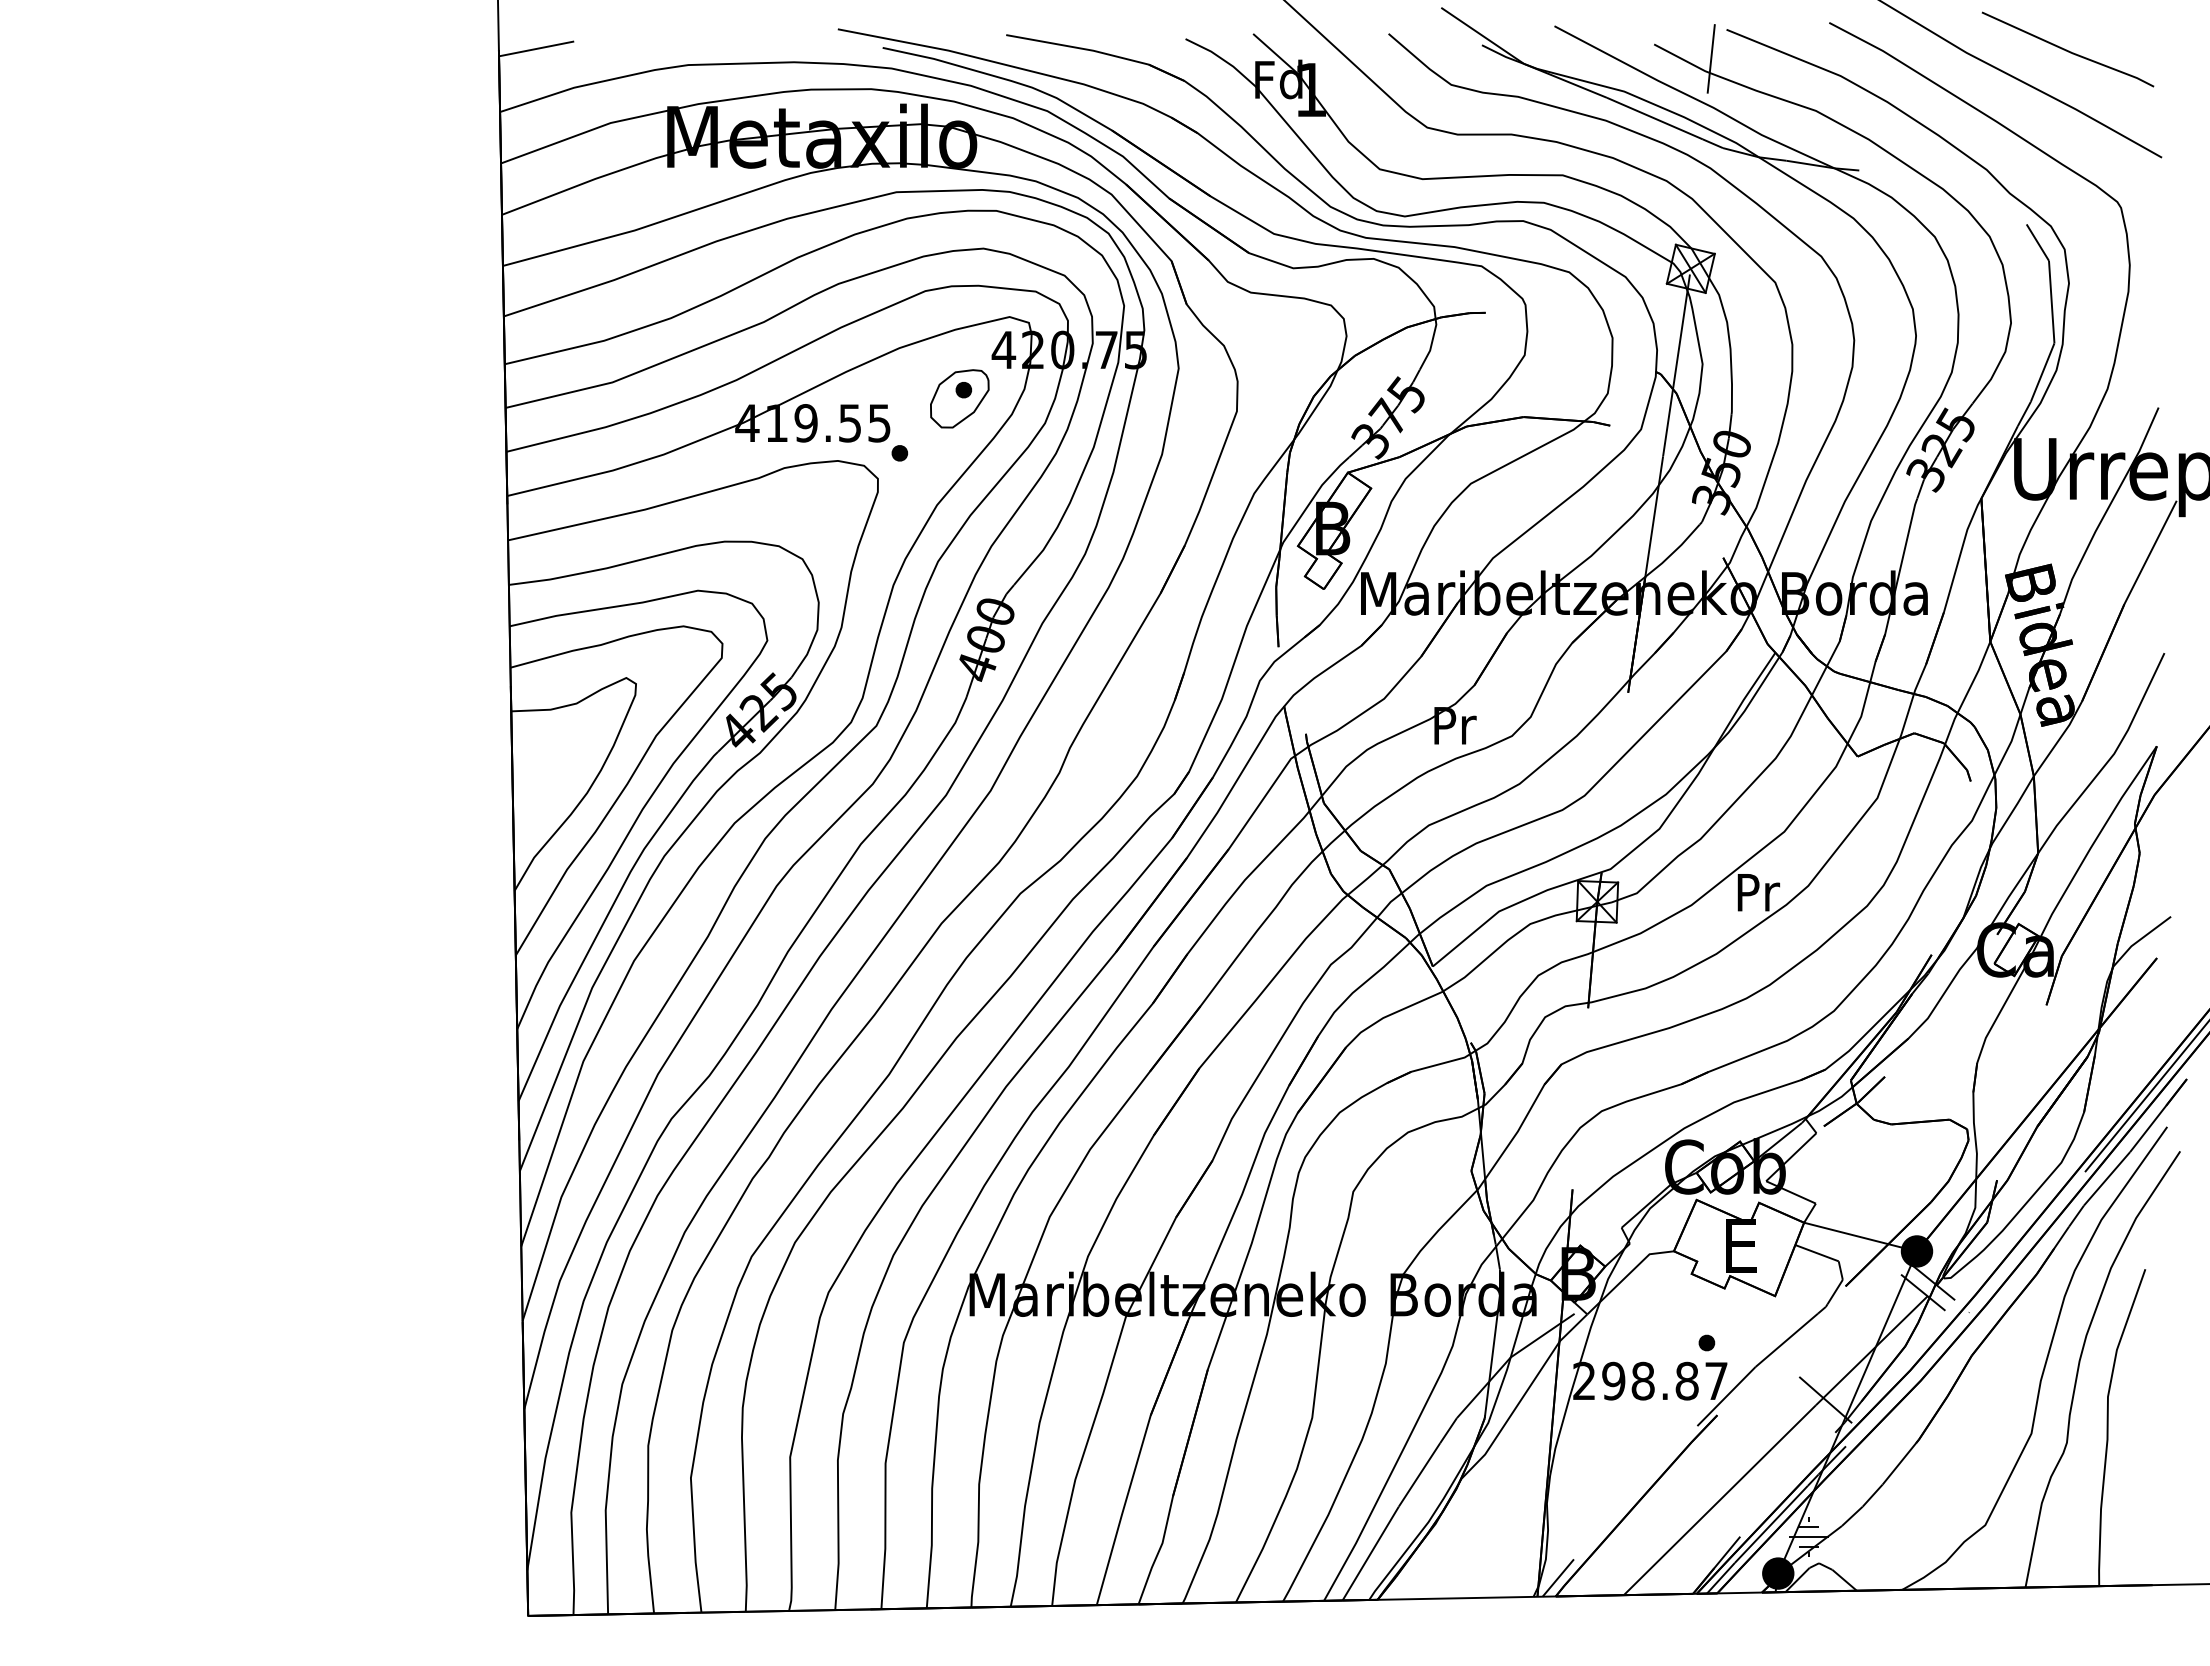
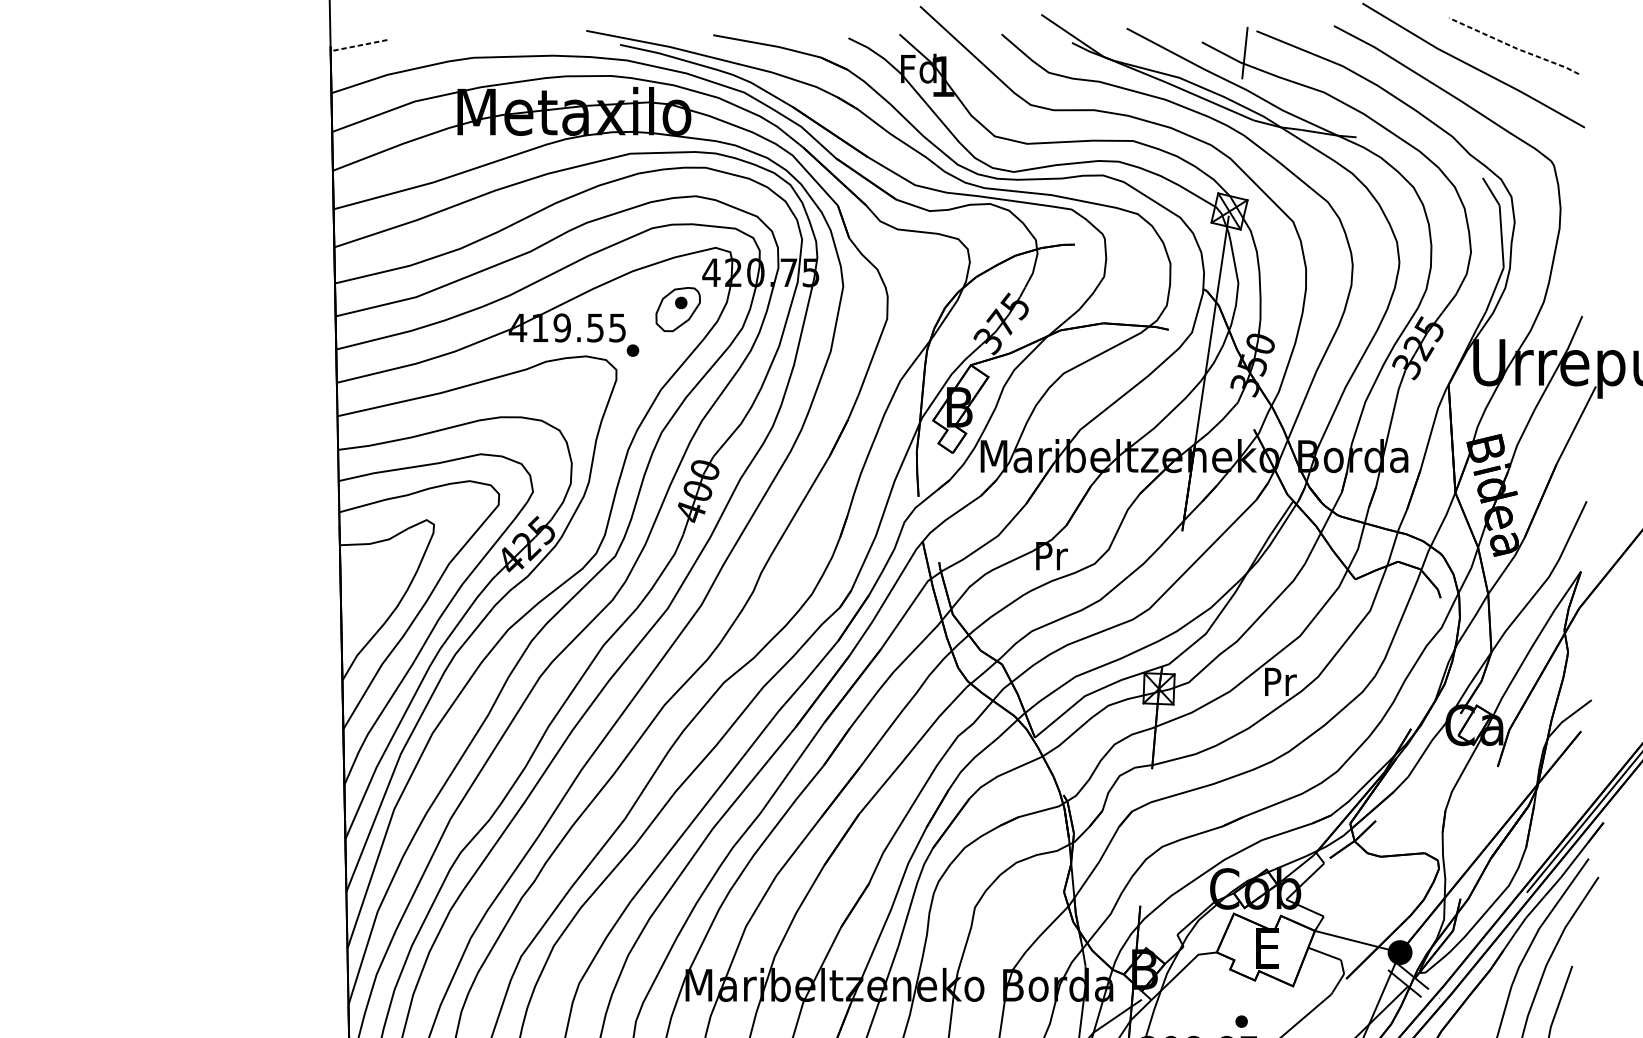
line: (536, 49) -> (358, 46), solid -> dashed
line: (2068, 51) -> (1514, 47), solid -> dashed

